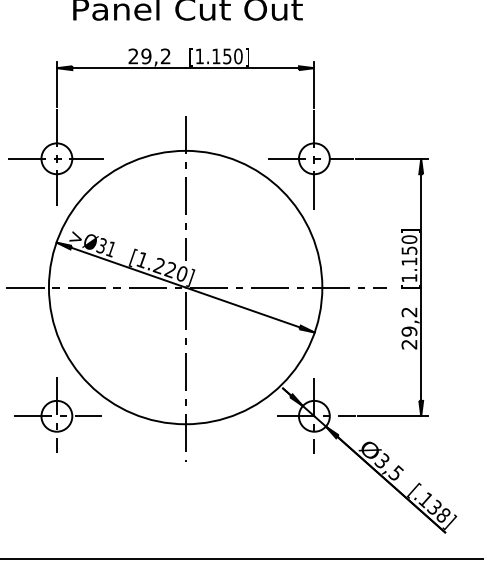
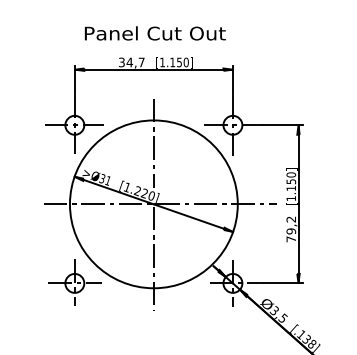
text: (149, 56) -> (131, 62), 29,2 -> 34,7
text: (408, 344) -> (290, 239), 29,2 -> 79,2

